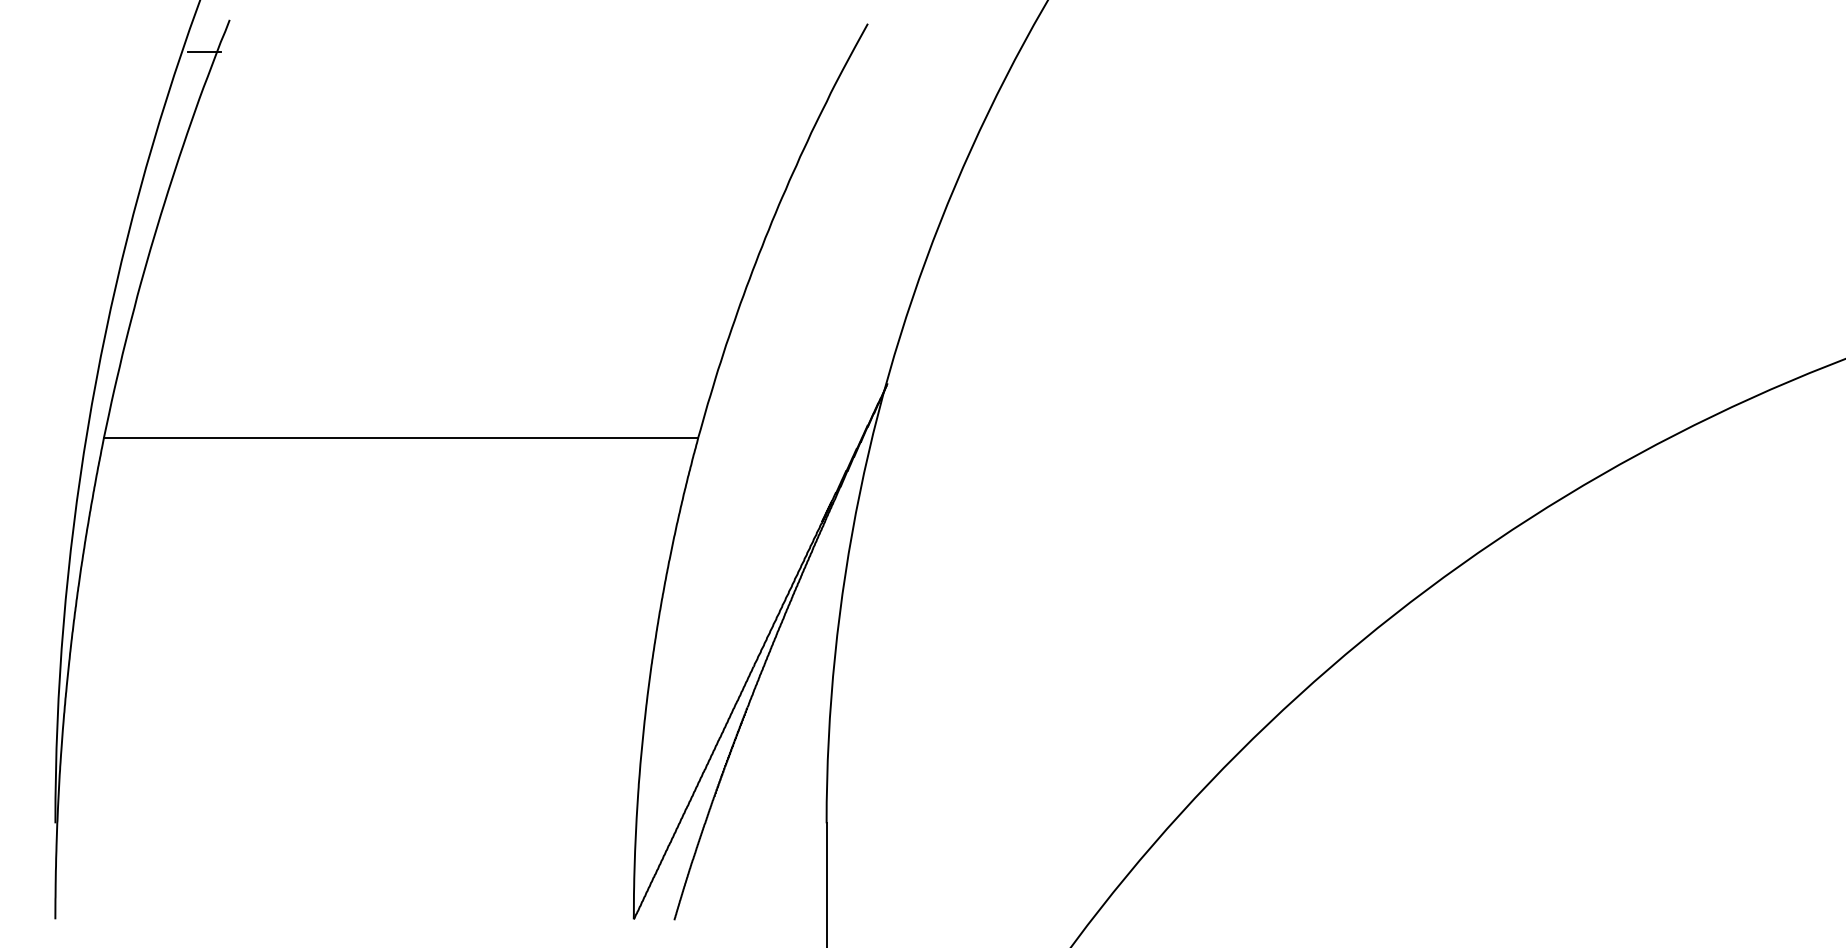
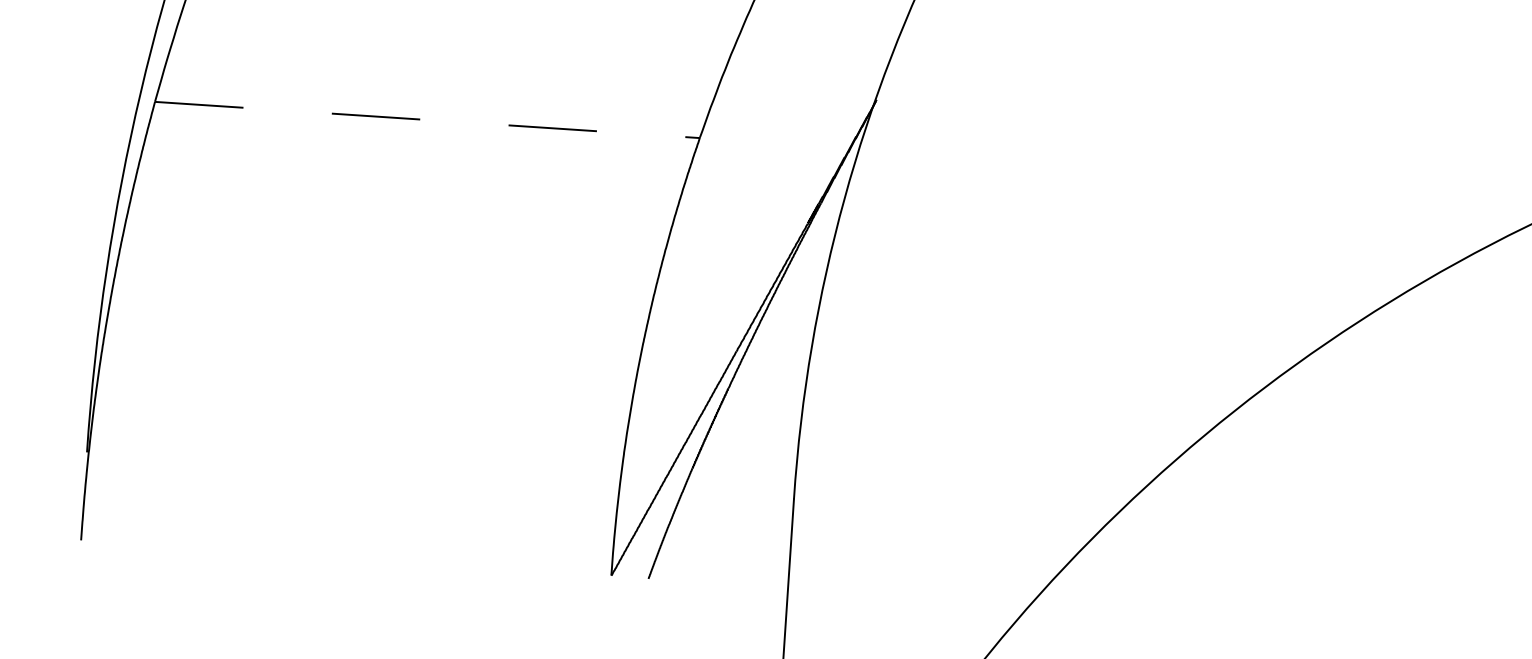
line: (401, 437) -> (427, 119), solid -> dashed

